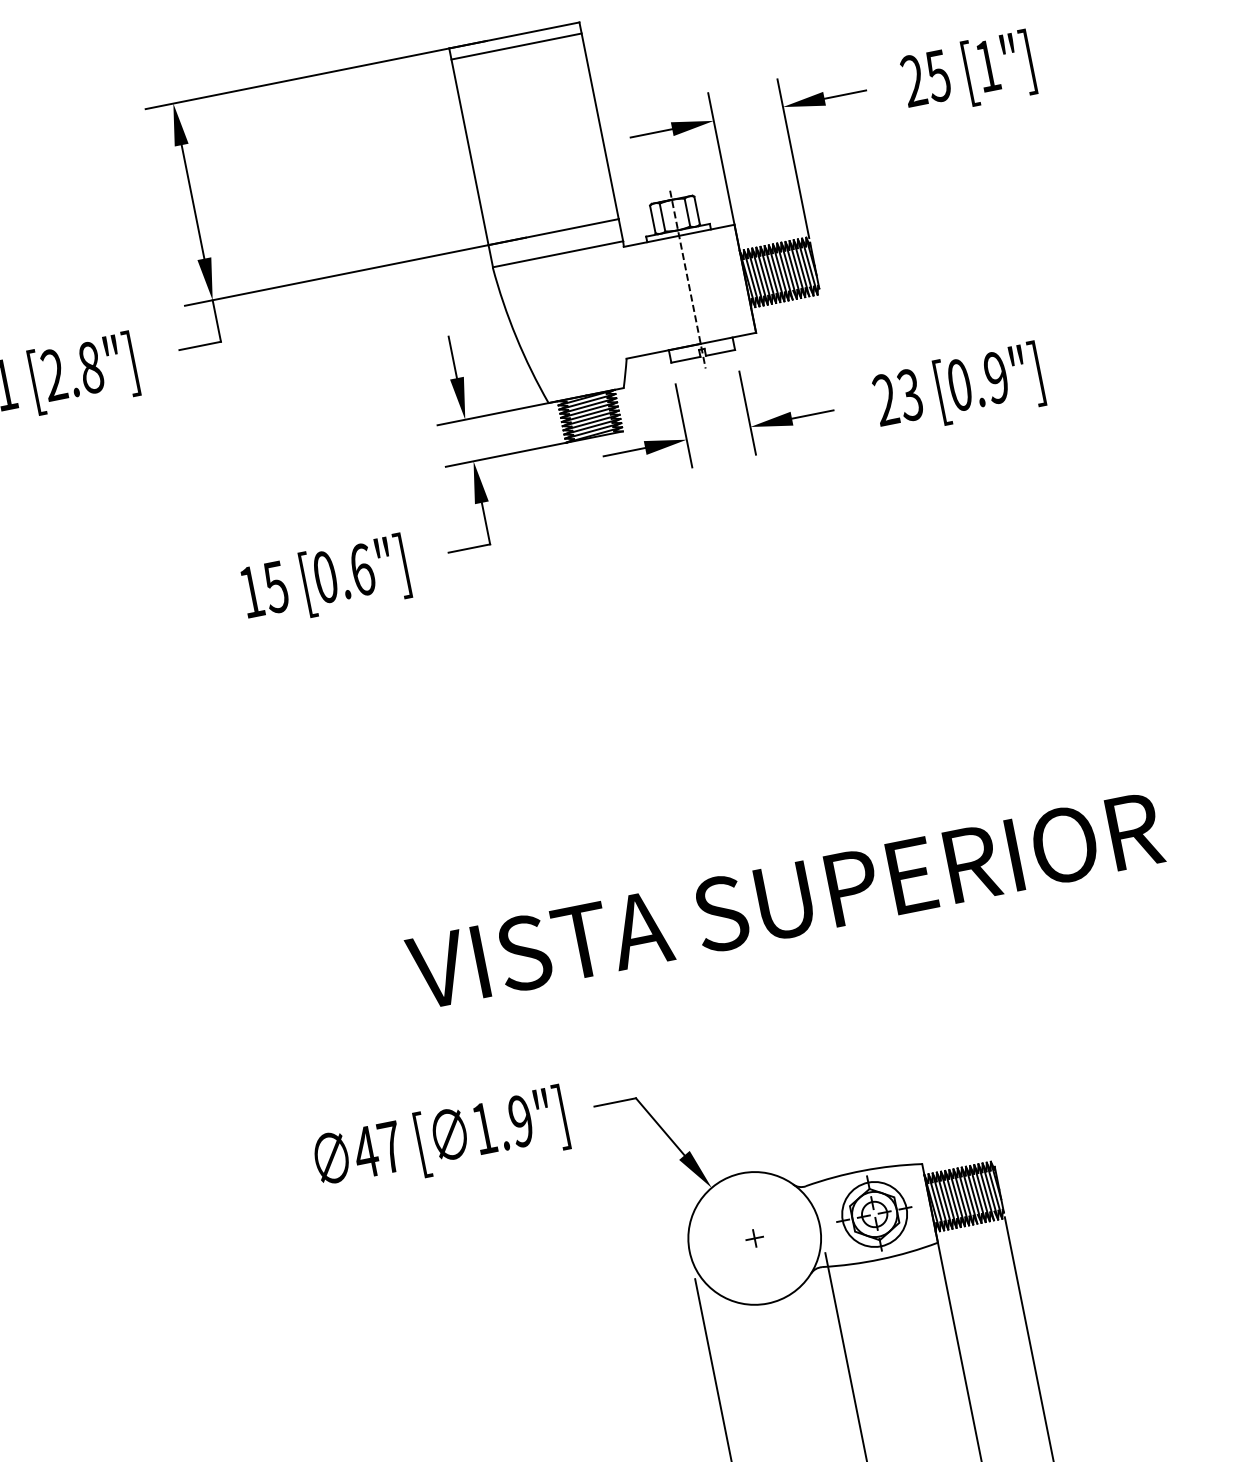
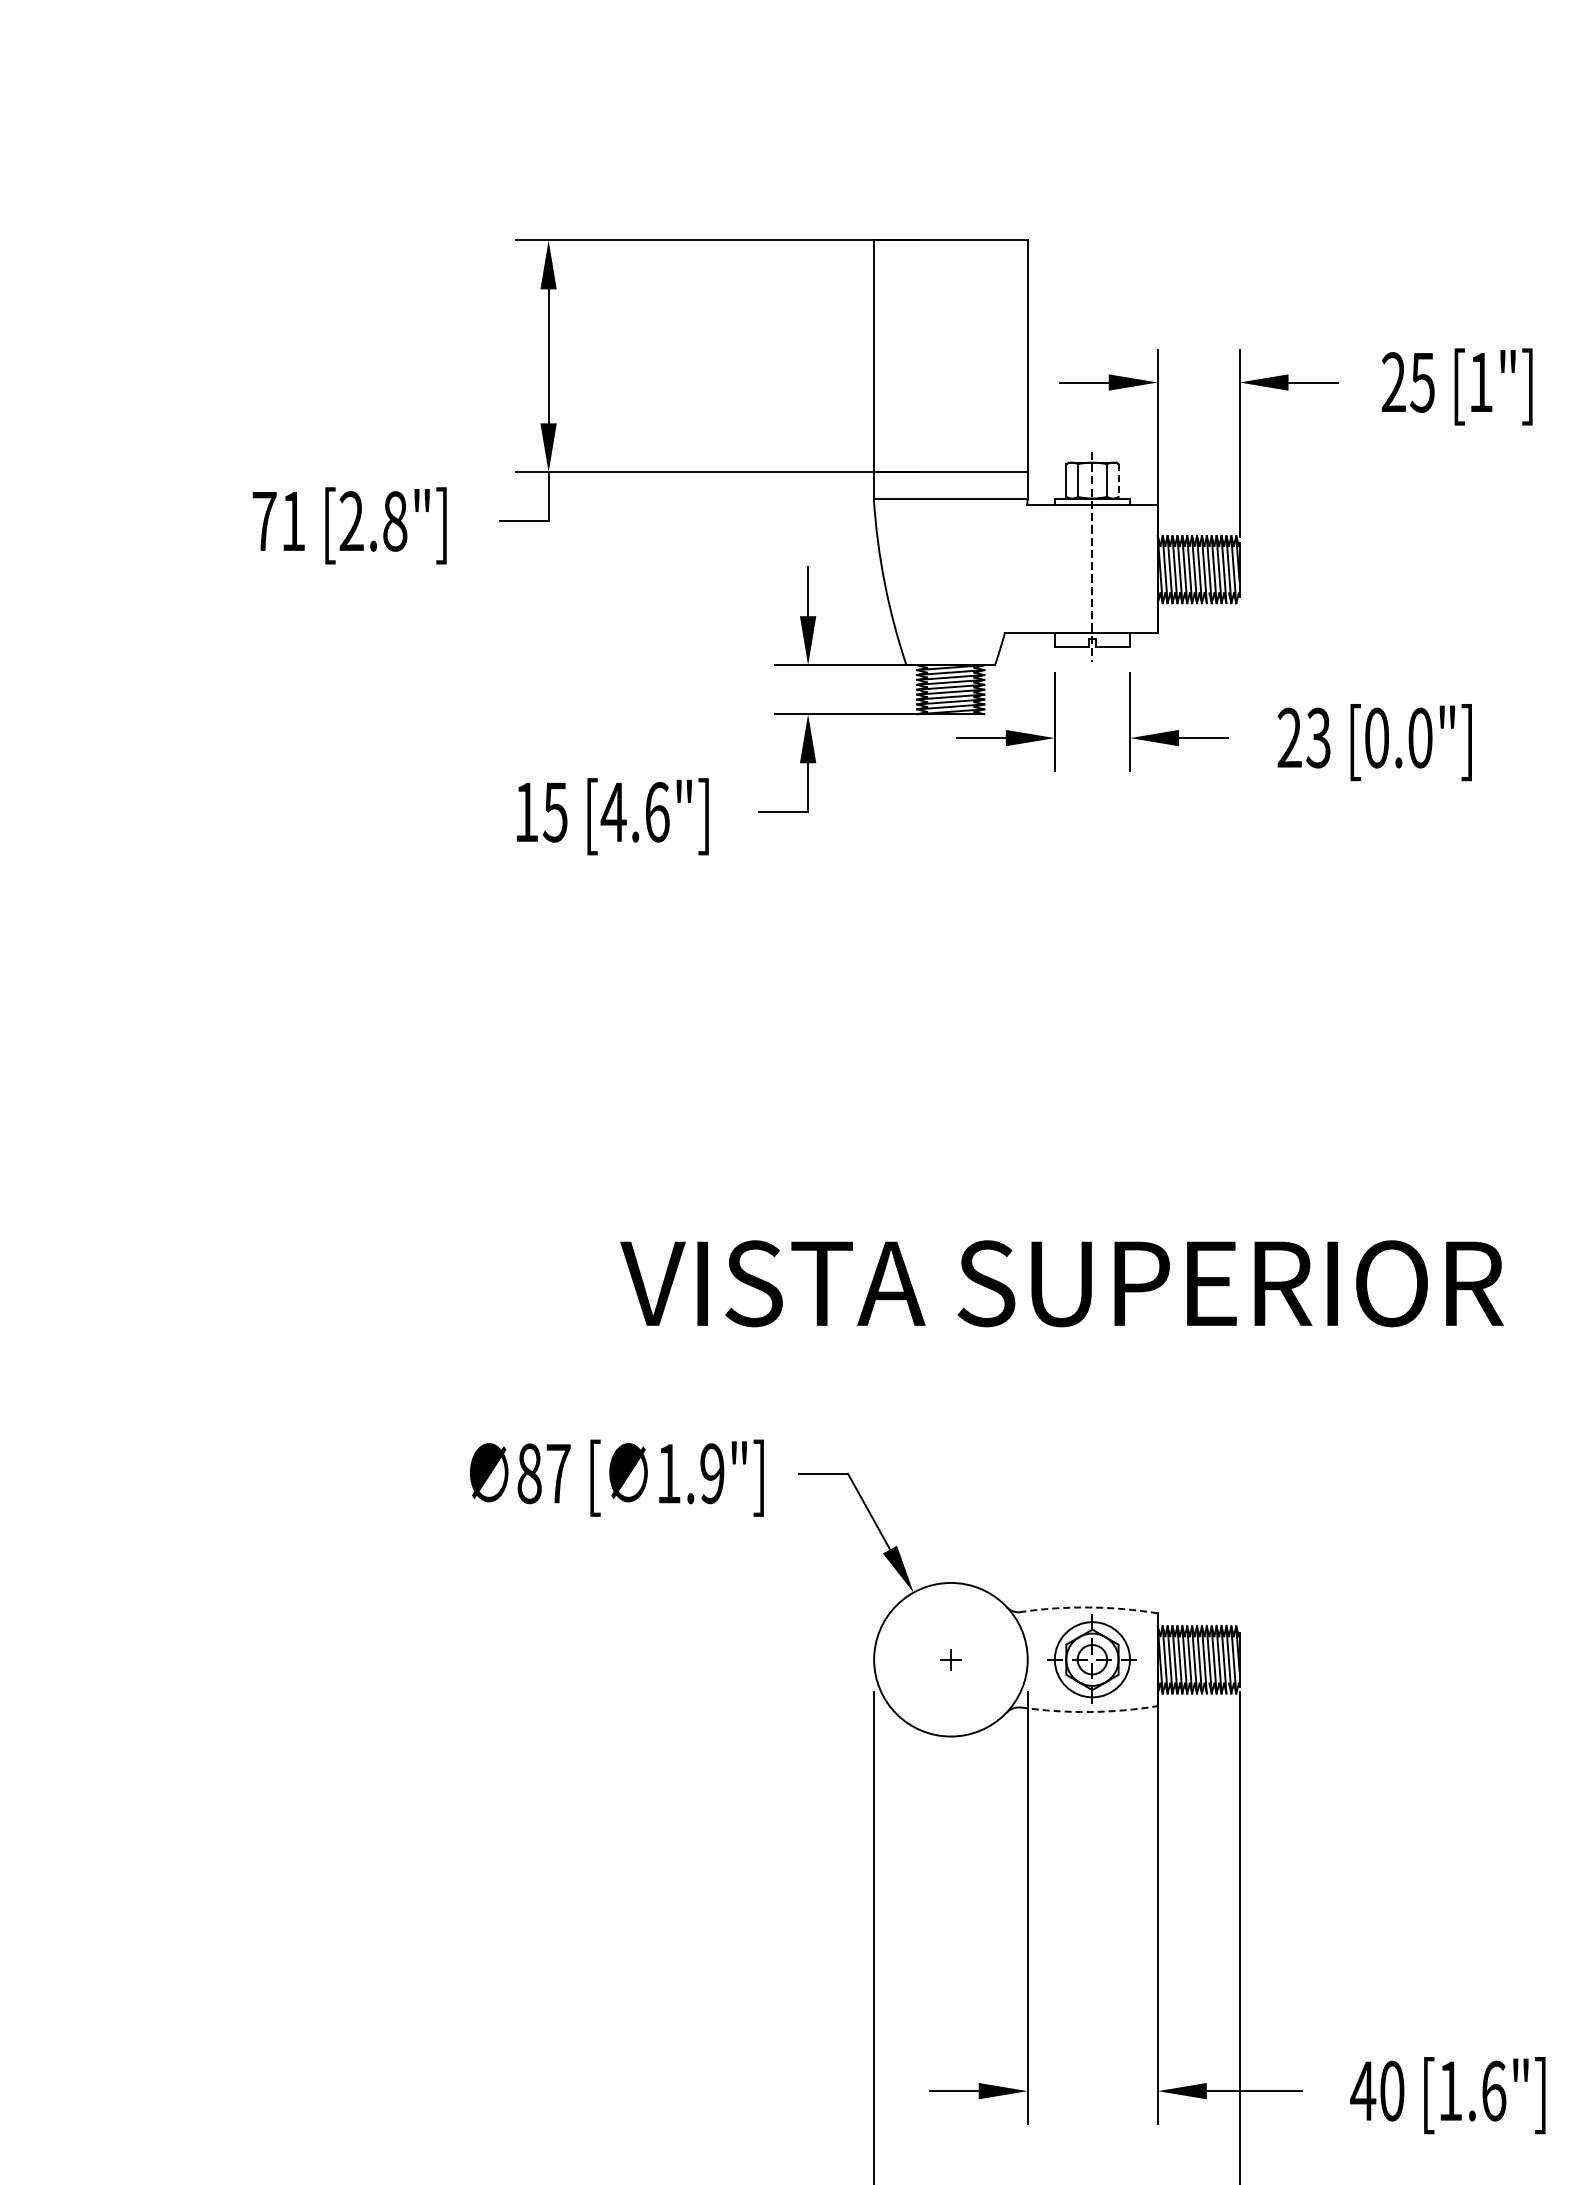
line: (516, 46) -> (950, 253), removed
line: (697, 211) -> (1118, 481), solid -> dashed
text: (996, 377) -> (1420, 737), [0.9"] -> [0.0"]
text: (325, 576) -> (613, 811), [0.6"] -> [4.6"]
text: (366, 1151) -> (529, 1473), 47 -> 87
arc: (863, 1170) -> (1089, 1607), solid -> dashed
arc: (881, 1259) -> (1089, 1712), solid -> dashed

